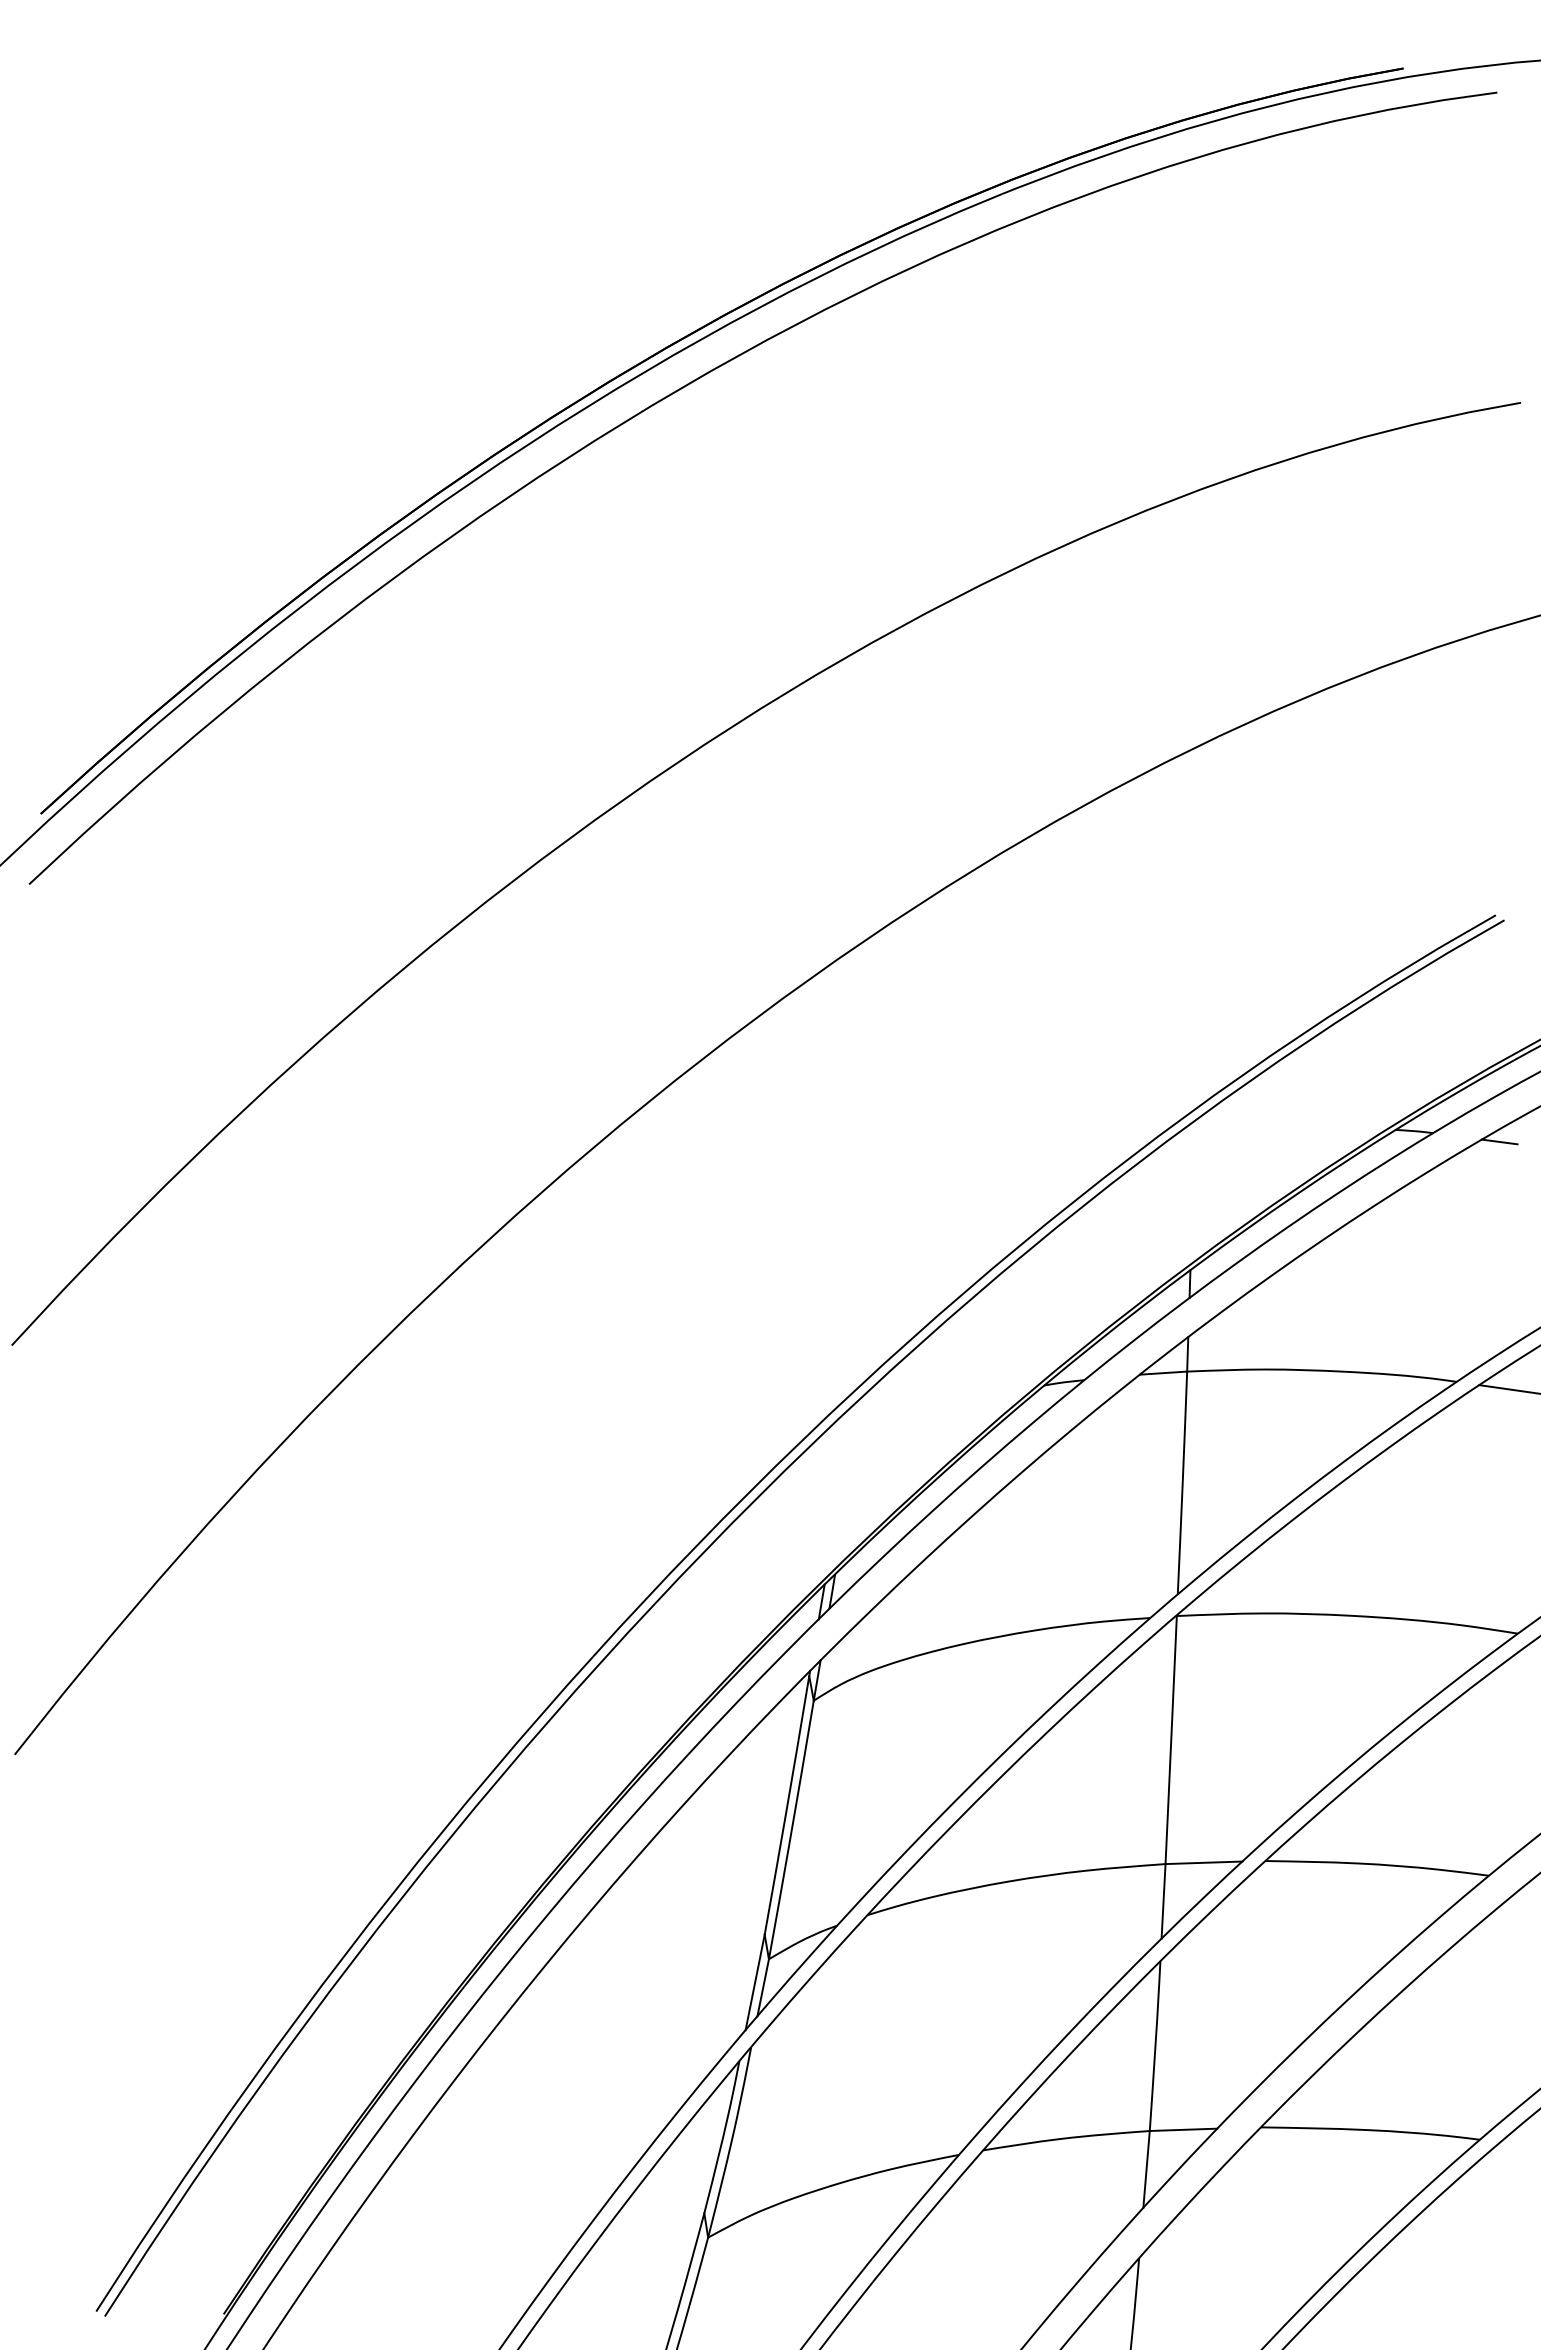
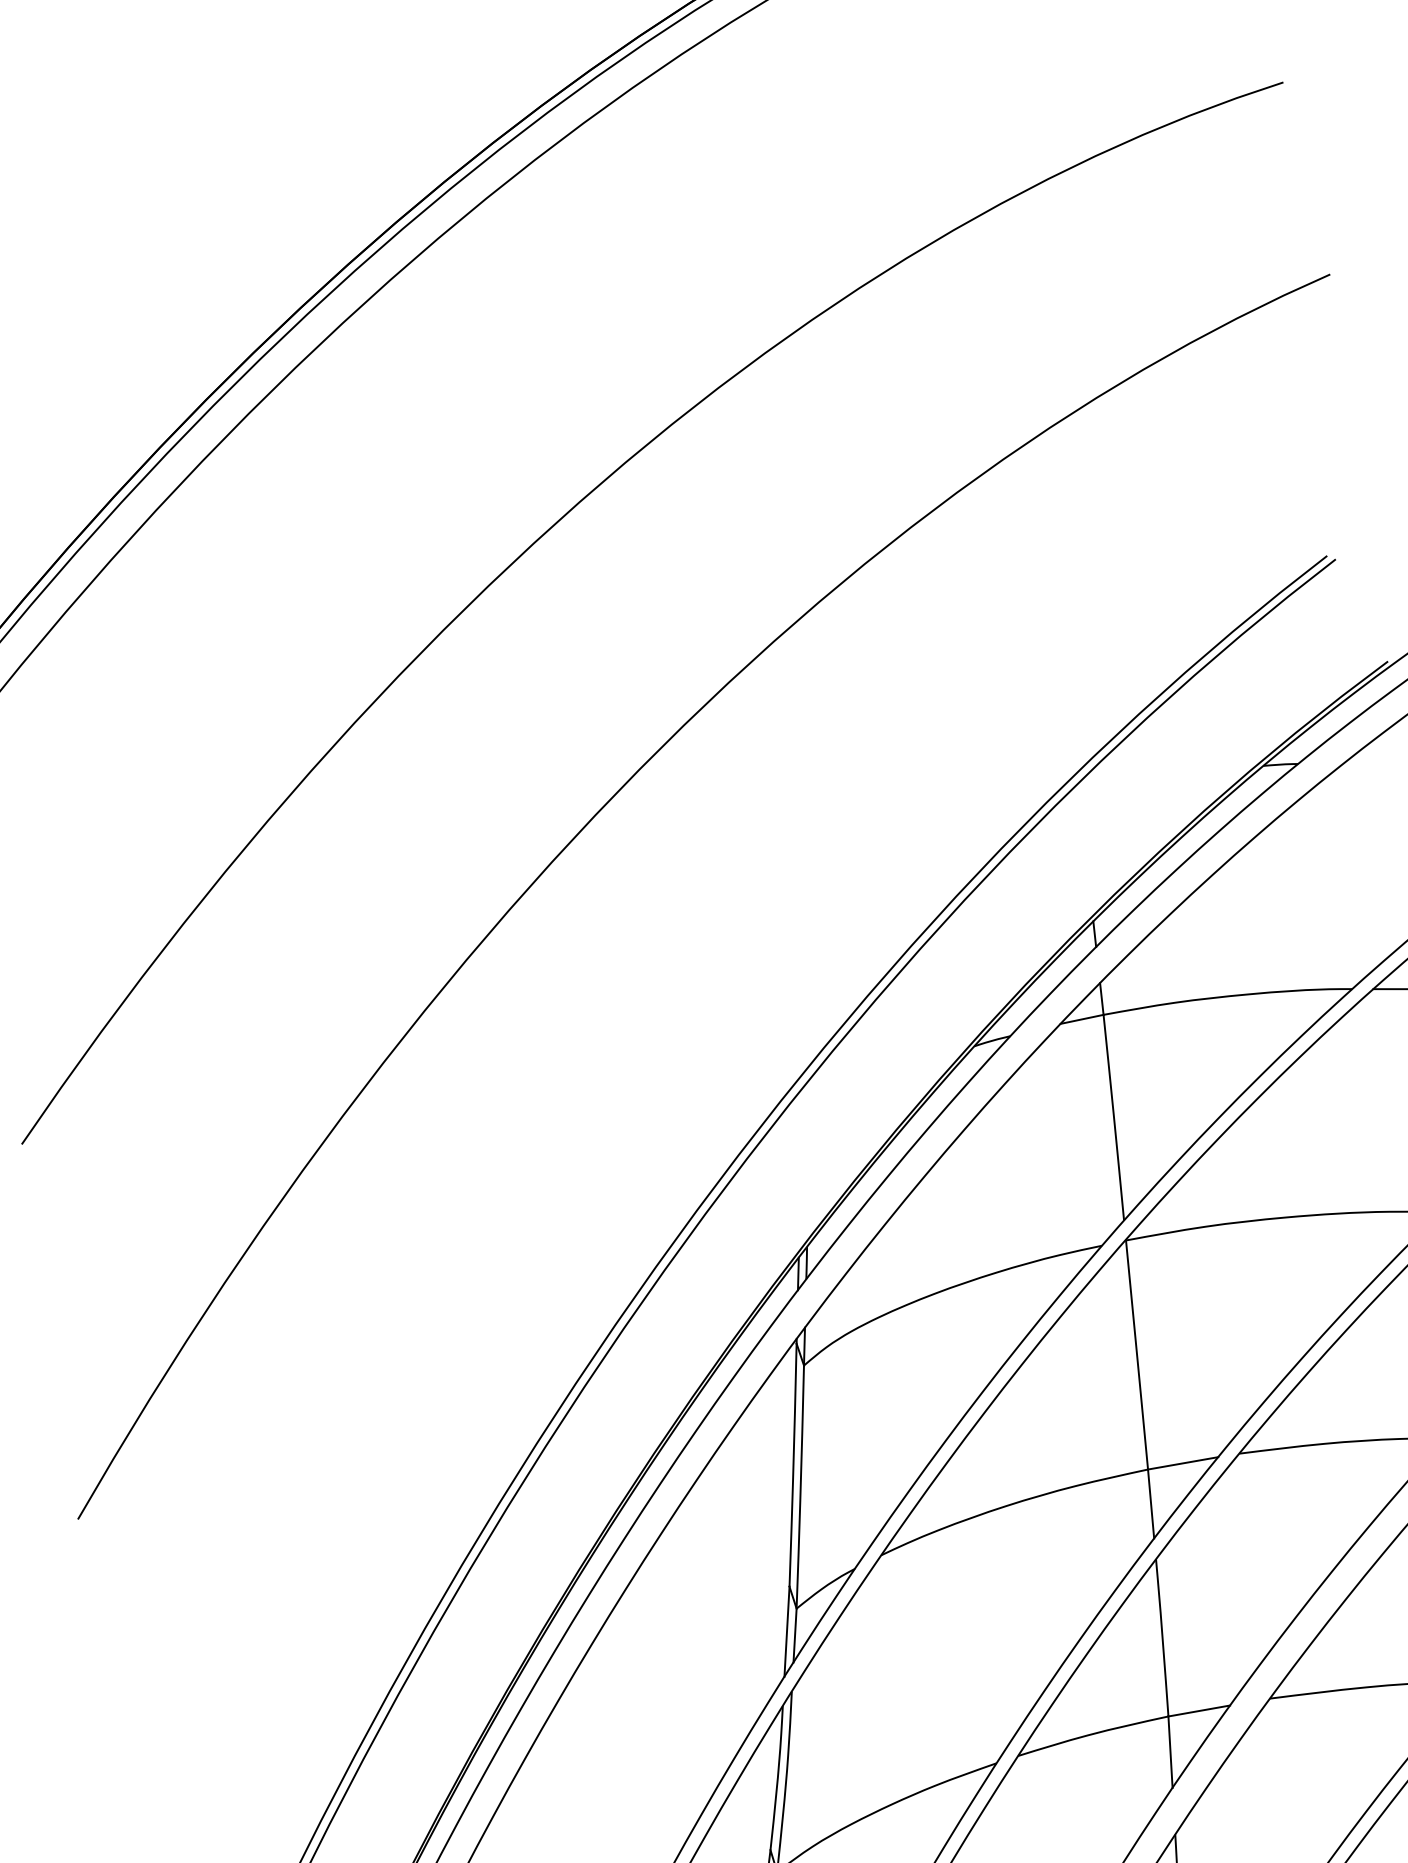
line: (1499, 1141) -> (1360, 762), removed

